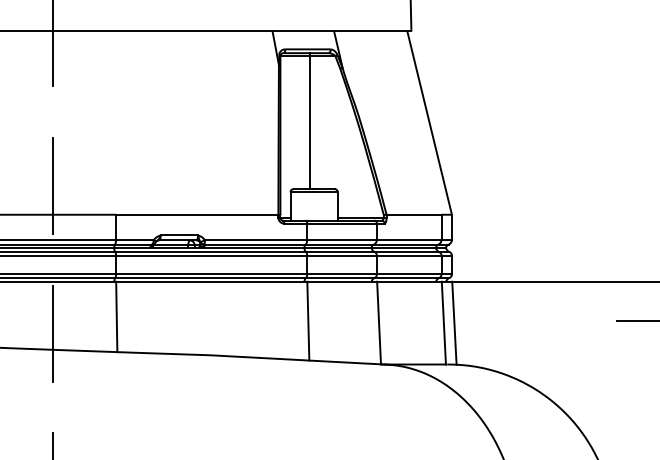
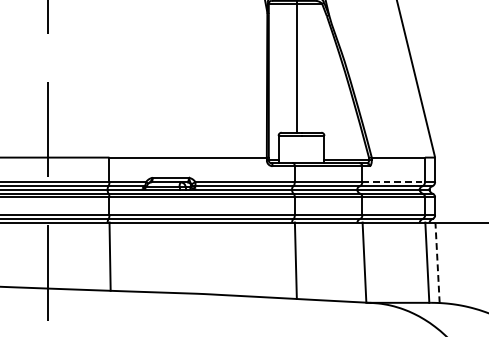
line: (409, 239) -> (393, 181), solid -> dashed
line: (454, 323) -> (437, 263), solid -> dashed

